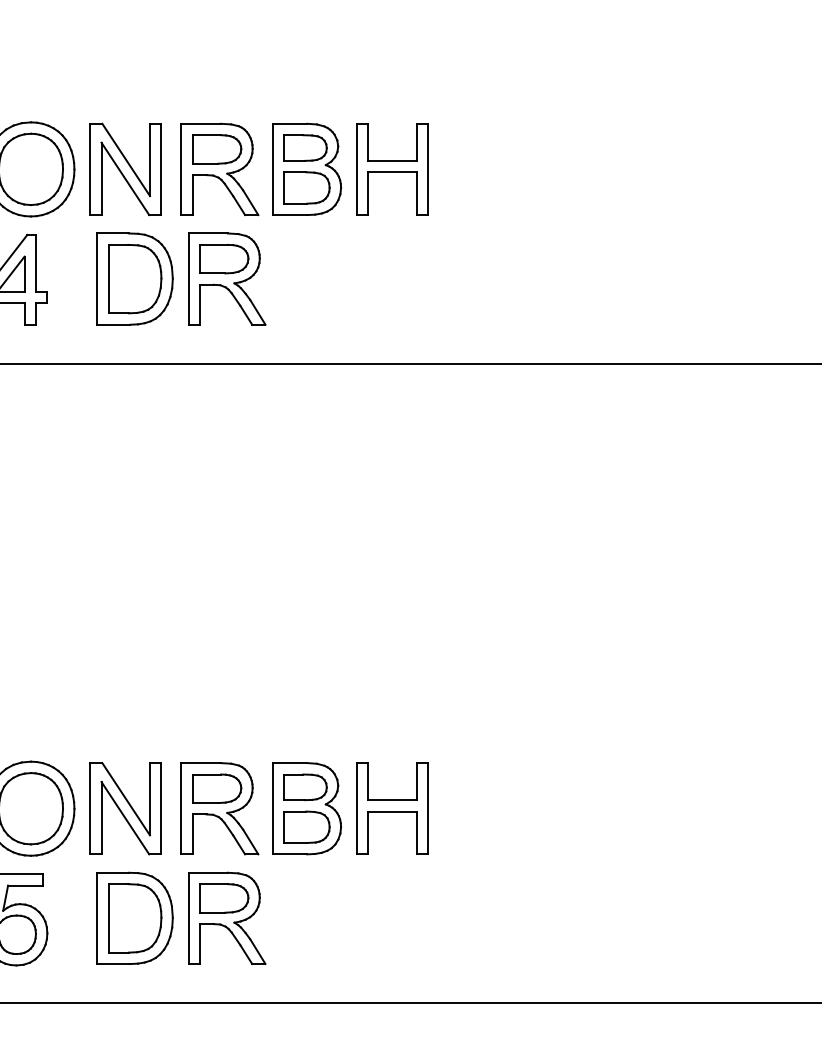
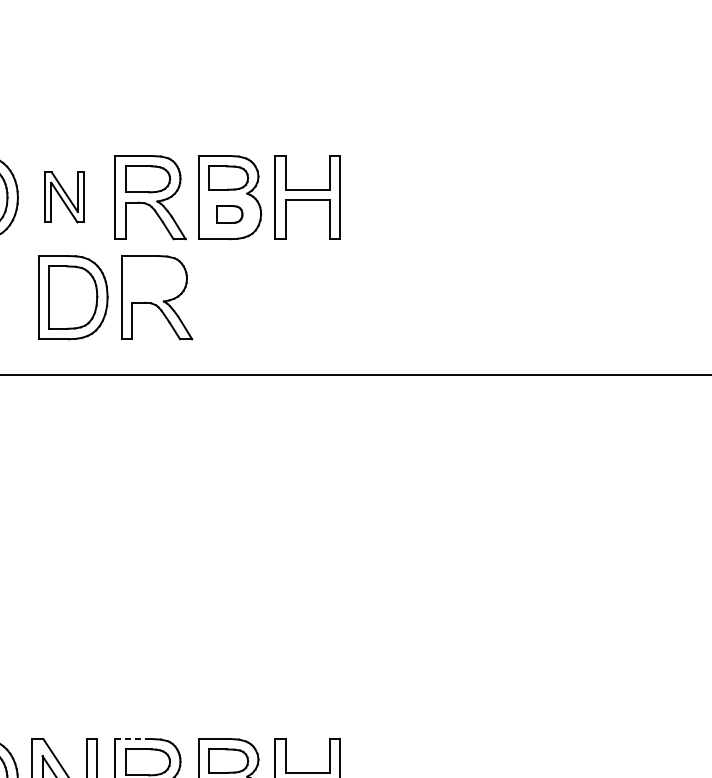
part: (125, 168) -> (64, 196), size x0.6
part: (306, 187) -> (229, 214), size x0.6
part: (224, 259) -> (154, 279), removed
line: (201, 763) -> (133, 739), solid -> dashed

